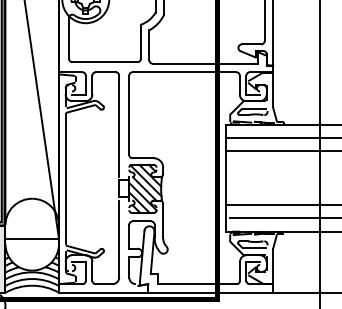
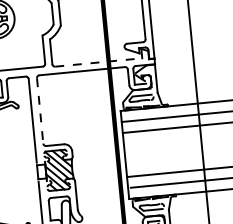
line: (205, 63) -> (98, 62), solid -> dashed
line: (129, 115) -> (40, 111), solid -> dashed

